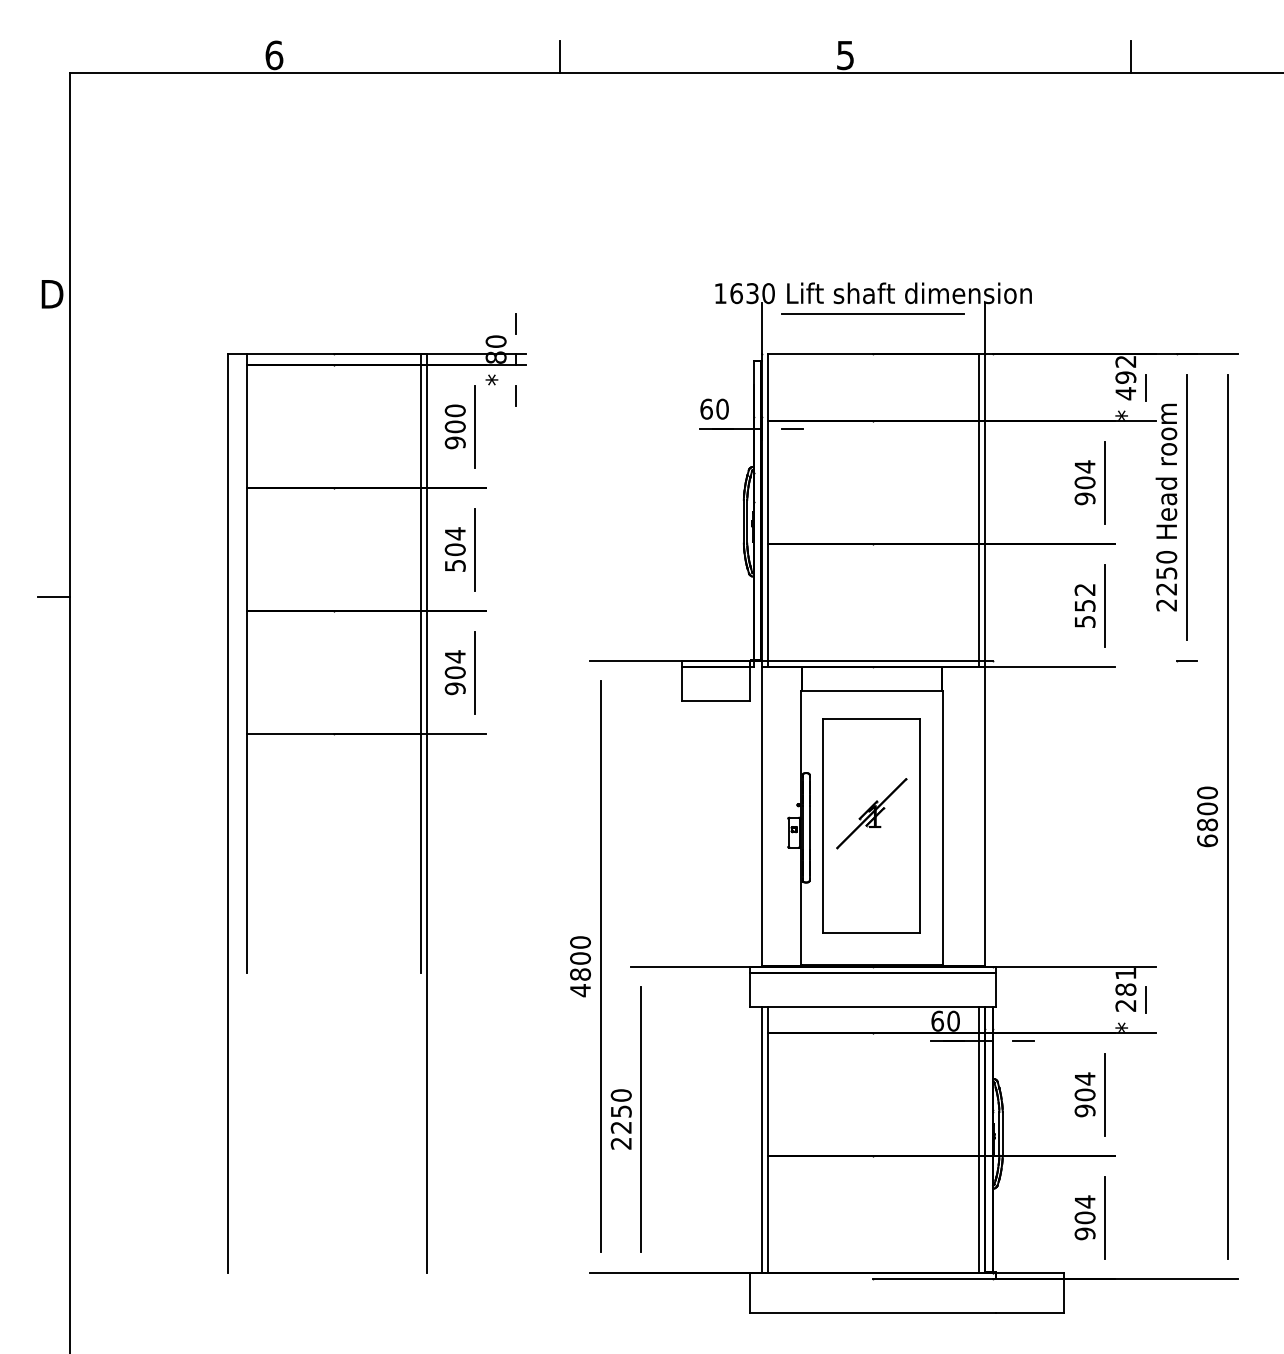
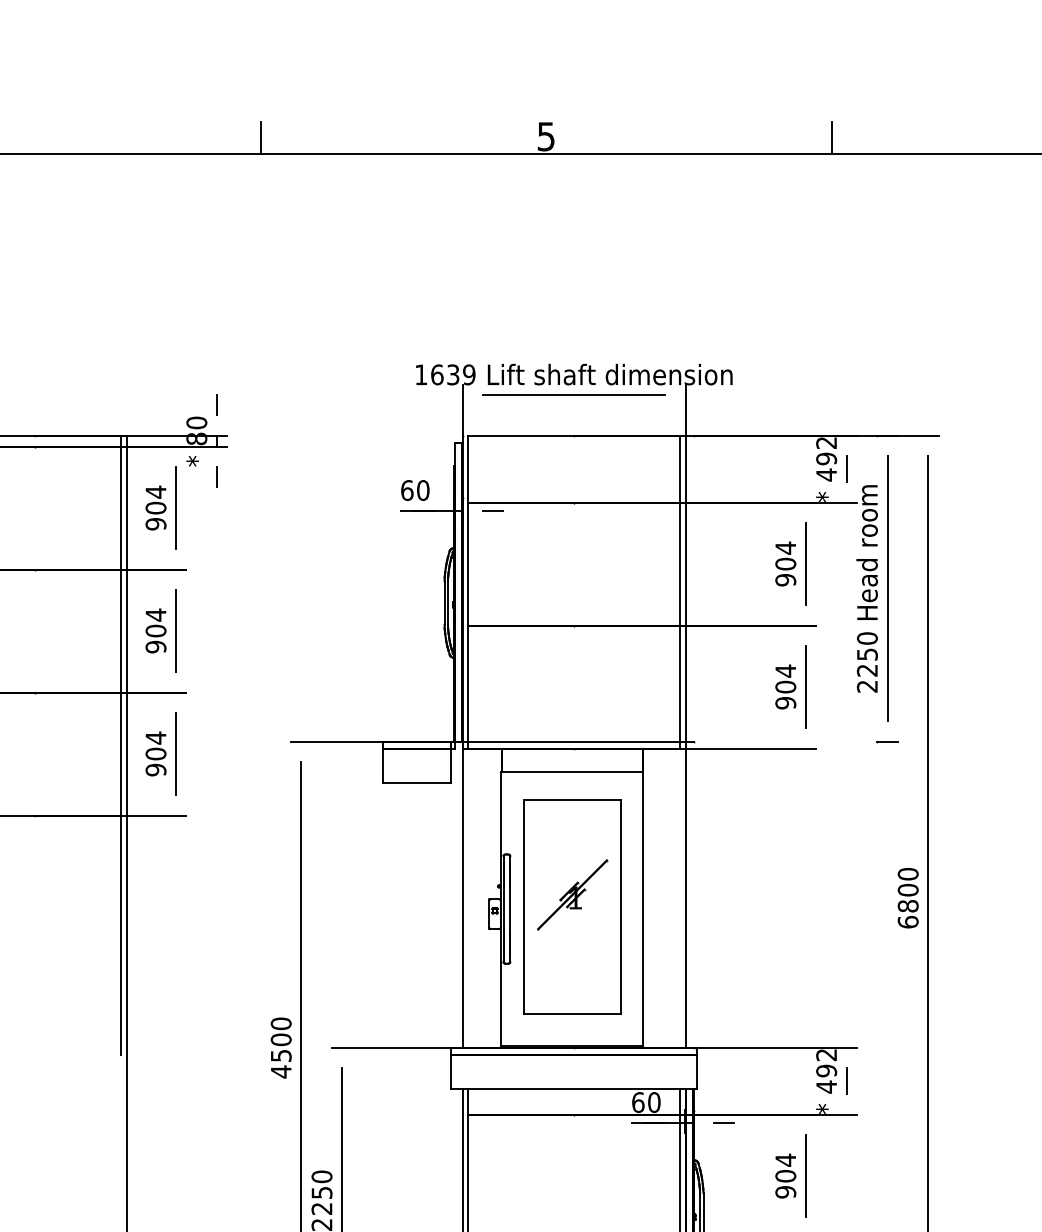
text: (768, 293) -> (469, 374), 1630 -> 1639
text: (454, 410) -> (155, 491), 900 -> 904
text: (454, 565) -> (155, 646), 504 -> 904
text: (1084, 605) -> (785, 686), 552 -> 904
text: (580, 974) -> (281, 1055), 4800 -> 4500
text: (1125, 990) -> (826, 1071), 281 -> 492

